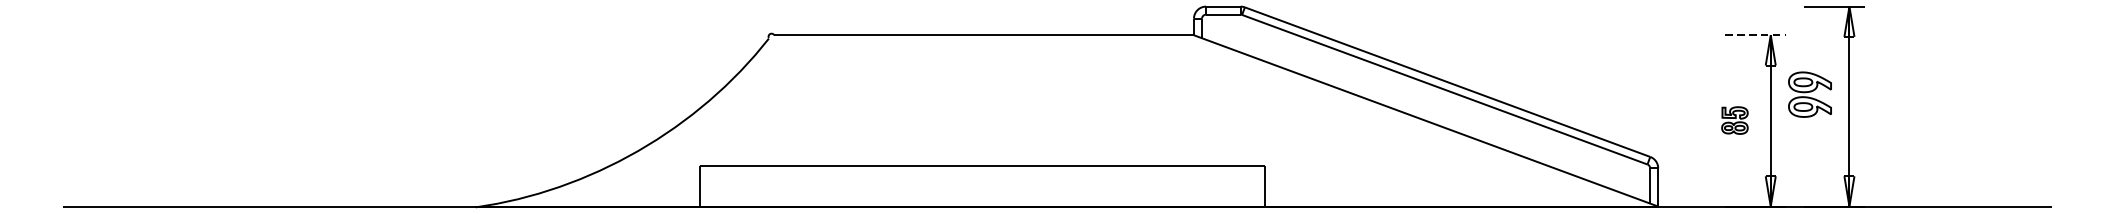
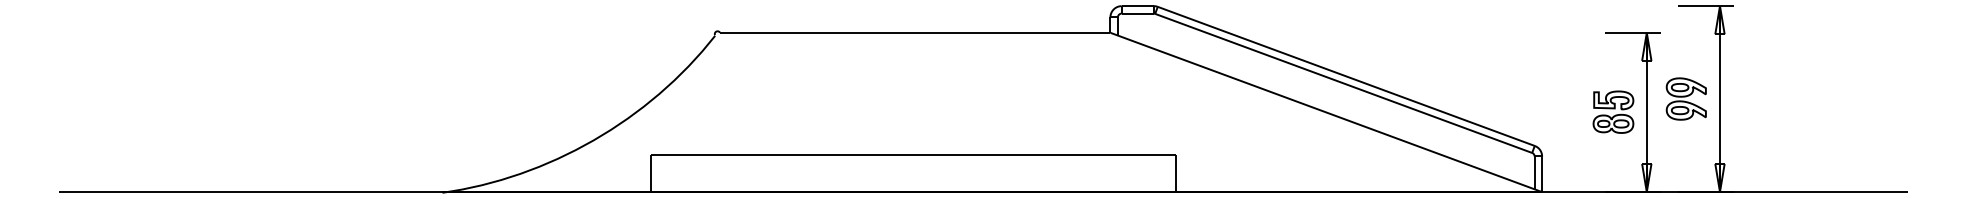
line: (1756, 34) -> (1633, 32), dashed -> solid
part: (1809, 94) -> (1685, 98), moved
part: (1734, 119) -> (1613, 111), size x1.67

